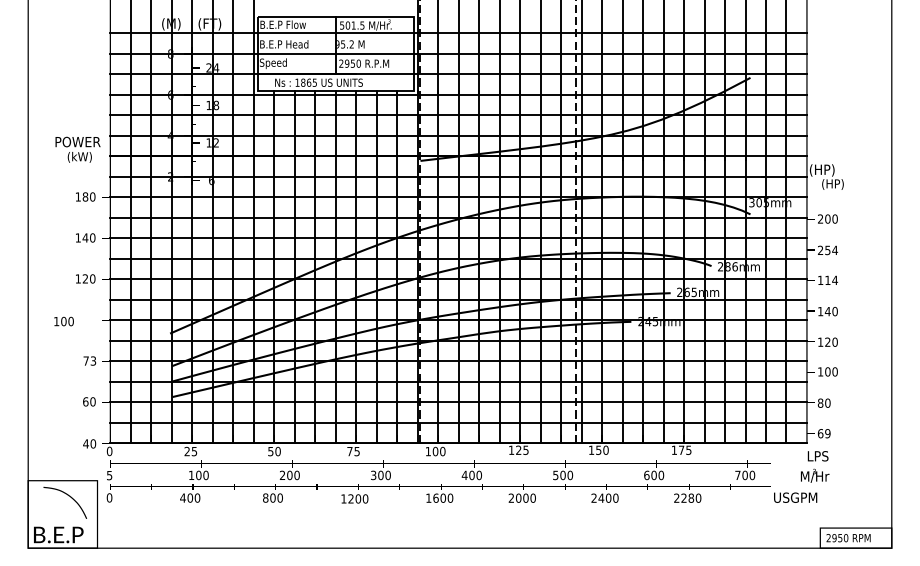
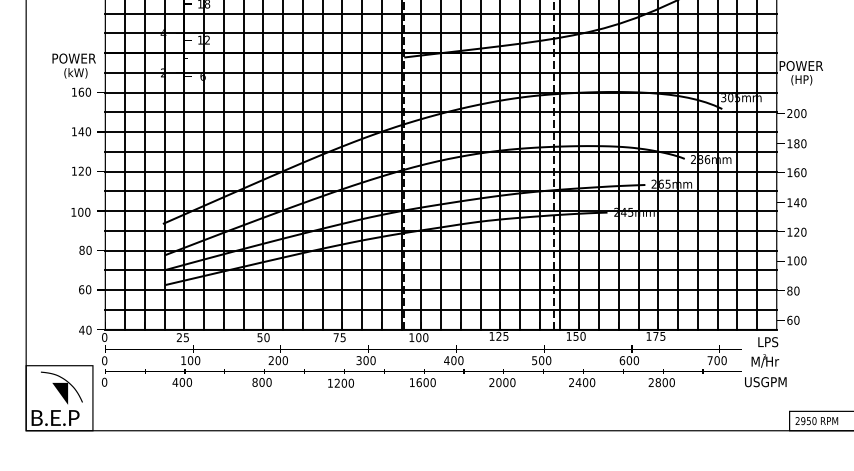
text: (77, 149) -> (73, 65), moved
text: (831, 170) -> (800, 66), (HP) -> POWER
text: (85, 196) -> (81, 91), 180 -> 160
text: (827, 250) -> (796, 143), 254 -> 180
text: (831, 280) -> (800, 172), 114 -> 160
text: (63, 321) -> (80, 212), moved
text: (89, 360) -> (85, 249), 73 -> 80
text: (827, 433) -> (796, 320), 69 -> 60
text: (815, 466) -> (765, 352), moved
text: (109, 475) -> (104, 360), 5 -> 0
text: (687, 497) -> (661, 381), 2280 -> 2800
fill: (63, 509) -> (60, 393), added

